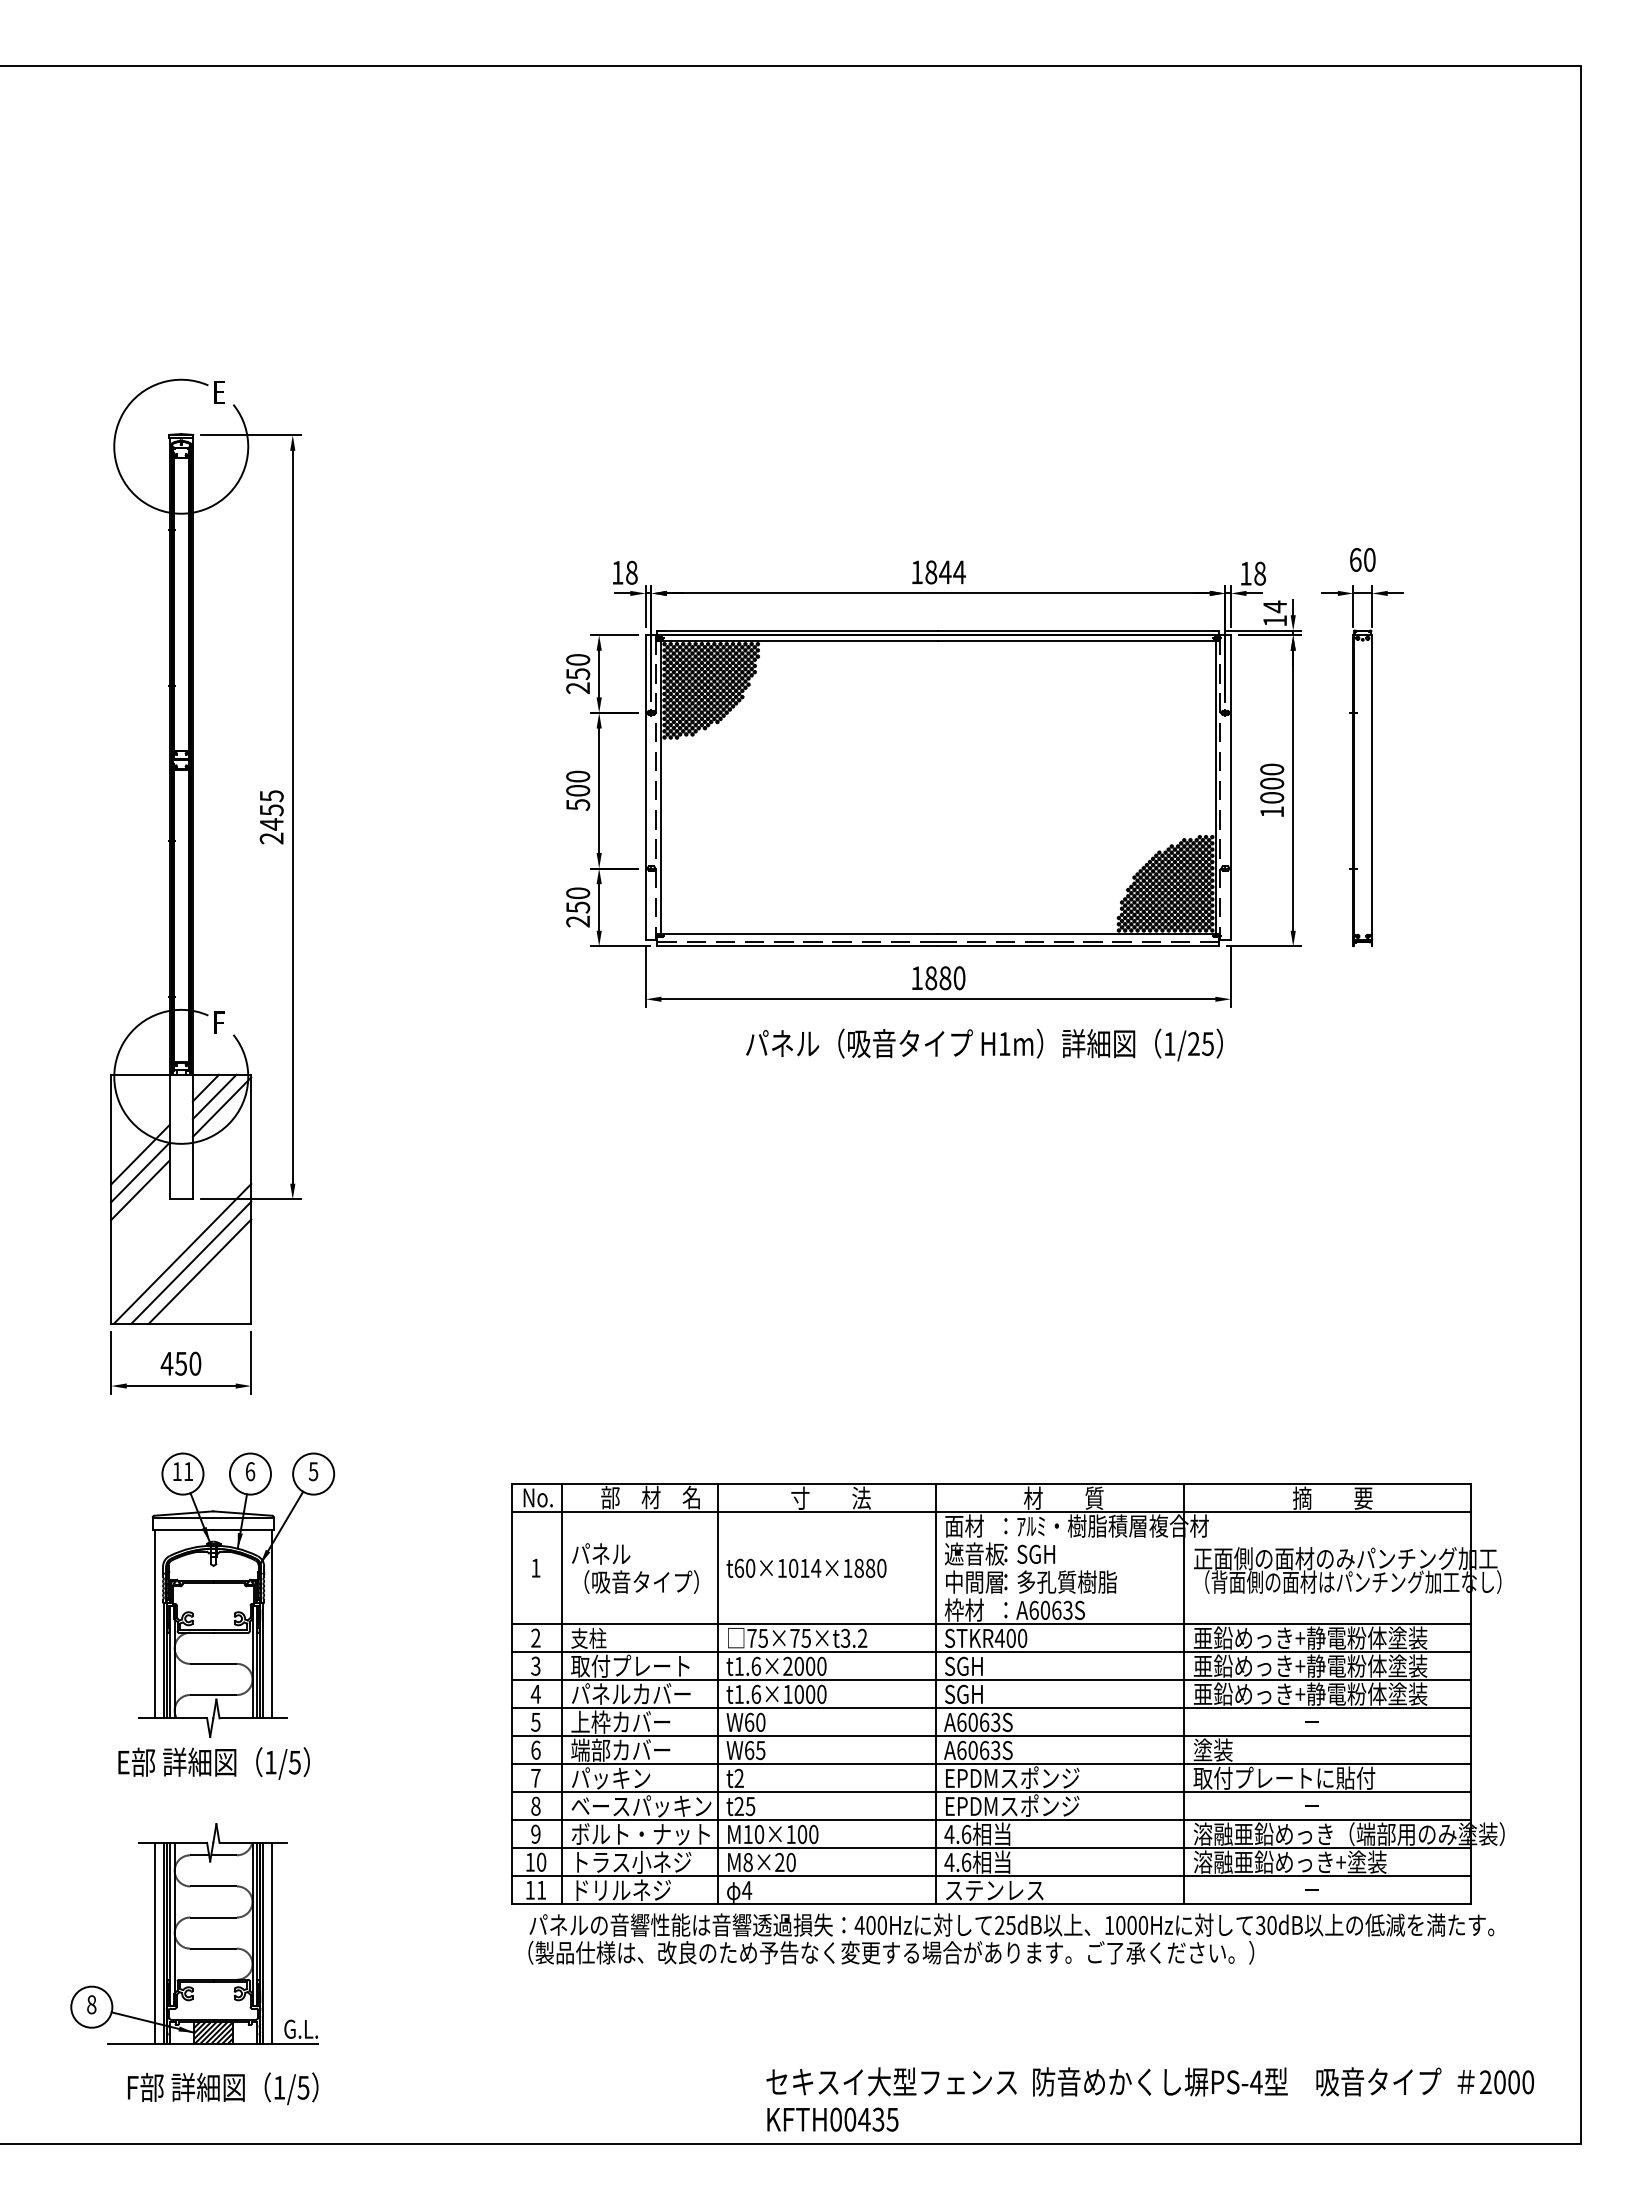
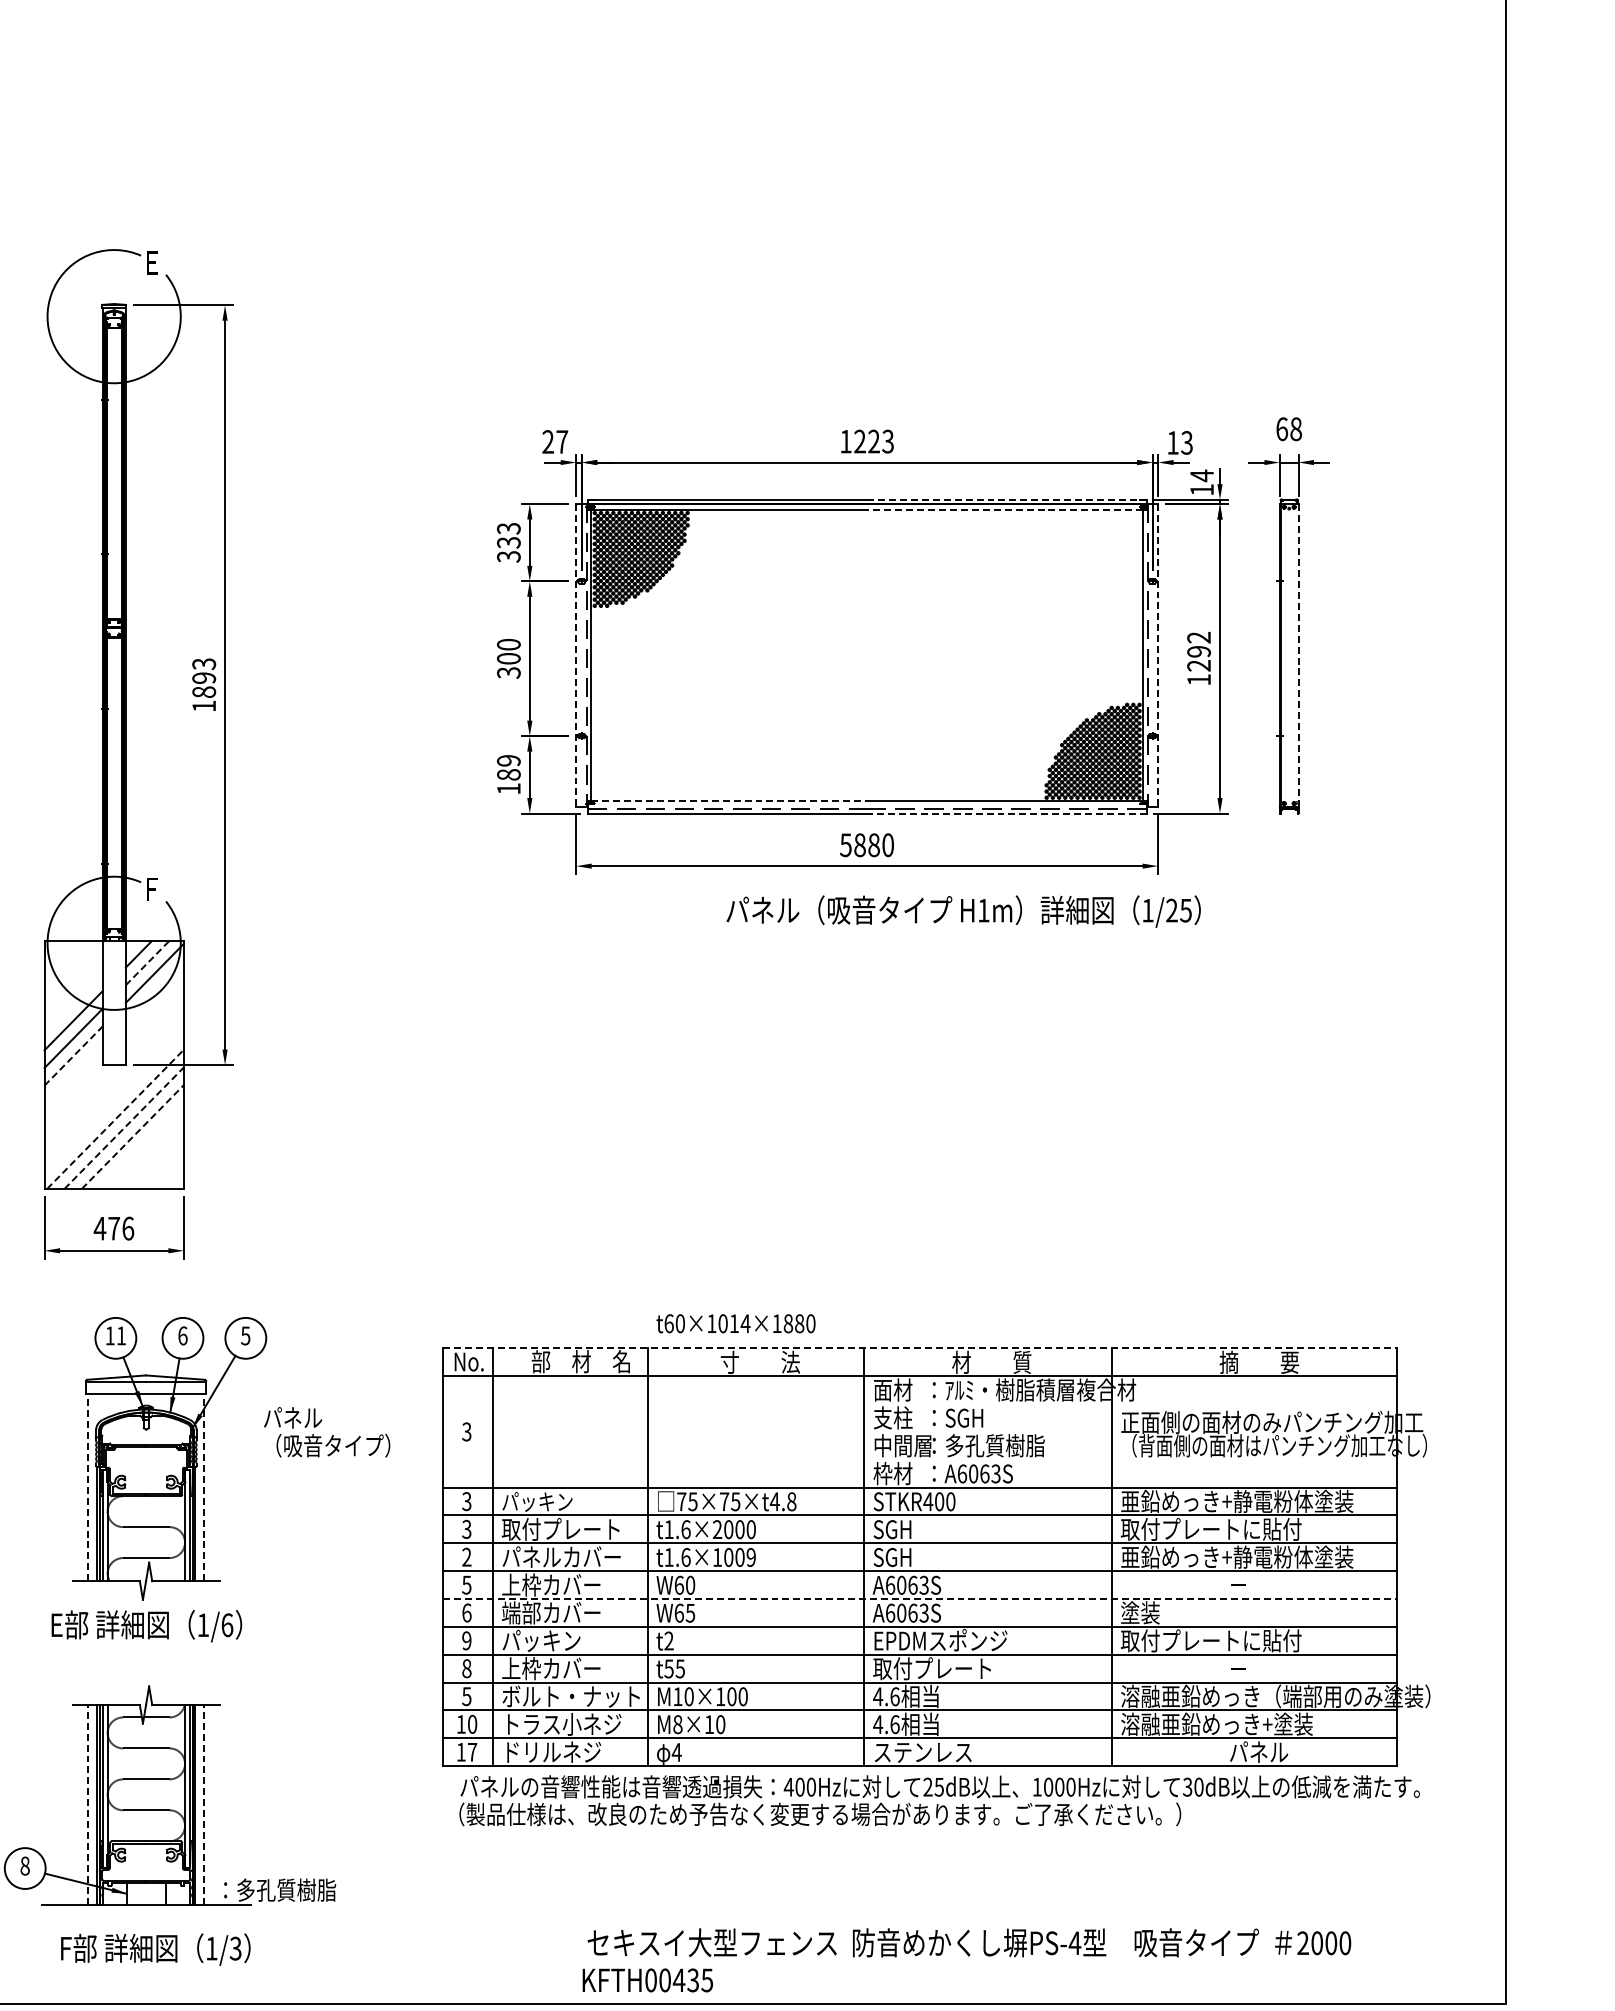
text: (1369, 559) -> (1295, 428), 60 -> 68
text: (624, 572) -> (554, 441), 18 -> 27
text: (945, 572) -> (874, 441), 1844 -> 1223
text: (1259, 573) -> (1186, 442), 18 -> 13
line: (1078, 630) -> (1006, 499), solid -> dashed
line: (1077, 641) -> (1005, 510), solid -> dashed
text: (578, 674) -> (509, 543), 250 -> 333
text: (1272, 783) -> (1199, 651), 1000 -> 1292
line: (1372, 786) -> (1298, 654), solid -> dashed
line: (645, 787) -> (575, 655), solid -> dashed
line: (1230, 787) -> (1157, 655), solid -> dashed
text: (577, 804) -> (508, 672), 500 -> 300
text: (271, 817) -> (203, 685), 2455 -> 1893
text: (578, 907) -> (509, 774), 250 -> 189
line: (799, 933) -> (729, 800), solid -> dashed
line: (1078, 946) -> (1006, 813), solid -> dashed
text: (916, 978) -> (845, 845), 1880 -> 5880
text: (984, 1044) -> (963, 911), moved
line: (215, 1096) -> (148, 962), solid -> dashed
line: (140, 1190) -> (73, 1056), solid -> dashed
line: (182, 1253) -> (115, 1118), solid -> dashed
line: (191, 1262) -> (124, 1127), solid -> dashed
line: (200, 1271) -> (133, 1136), solid -> dashed
text: (188, 1363) -> (121, 1228), 450 -> 476
line: (992, 1484) -> (920, 1348), solid -> dashed
text: (974, 1553) -> (903, 1417), 遮音板 -> 支柱
text: (535, 1567) -> (466, 1431), 1 -> 3
text: (806, 1567) -> (735, 1322), moved
text: (635, 1568) -> (327, 1432), moved
line: (154, 1623) -> (87, 1486), solid -> dashed
line: (271, 1623) -> (203, 1486), solid -> dashed
text: (606, 1637) -> (537, 1500), 支柱 -> パッキン
text: (535, 1638) -> (466, 1501), 2 -> 3
text: (853, 1638) -> (782, 1501), 75×75×t3.2 -> 75×75×t4.8
text: (1310, 1665) -> (1237, 1528), 亜鉛めっき+静電粉体塗装 -> 取付プレートに貼付
text: (535, 1693) -> (466, 1556), 4 -> 2
text: (821, 1694) -> (750, 1557), t1.6×1000 -> t1.6×1009
line: (992, 1736) -> (920, 1599), solid -> dashed
text: (294, 1762) -> (226, 1625), 1/5 -> 1/6
text: (535, 1777) -> (466, 1640), 7 -> 9
text: (641, 1805) -> (571, 1667), ベースパッキン -> 上枠カバー
text: (1011, 1805) -> (939, 1667), EPDMスポンジ -> 取付プレート
text: (738, 1806) -> (668, 1668), t25 -> t55
text: (535, 1833) -> (466, 1695), 9 -> 5
text: (779, 1861) -> (709, 1723), M8×20 -> M8×10
text: (1332, 1889) -> (1259, 1751), － -> パネル
text: (541, 1890) -> (472, 1752), 11 -> 17
line: (154, 1942) -> (87, 1804), solid -> dashed
line: (271, 1942) -> (203, 1804), solid -> dashed
text: (344, 2028) -> (276, 1889), G.L. -> ：多孔質樹脂
hatch: (213, 2032) -> (146, 1893), removed
text: (1150, 2081) -> (969, 1942), moved
text: (303, 2087) -> (235, 1948), 1/5 -> 1/3
text: (832, 2119) -> (647, 1980), moved

